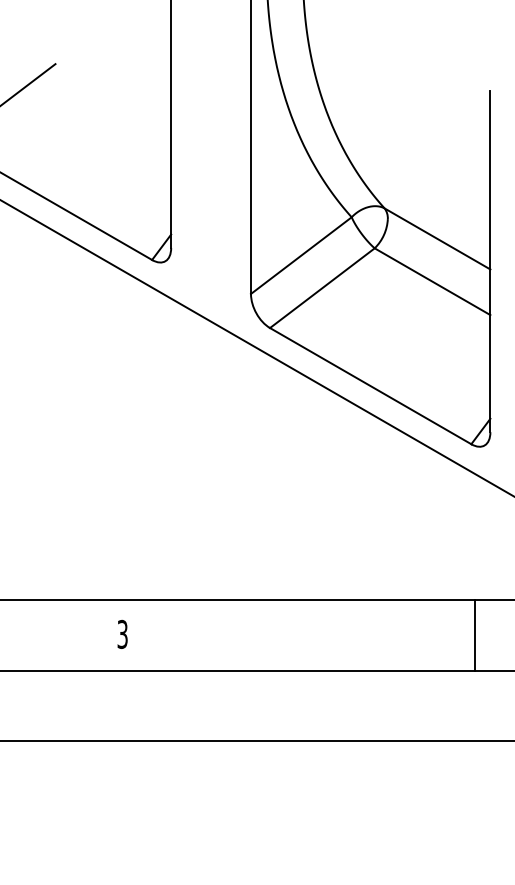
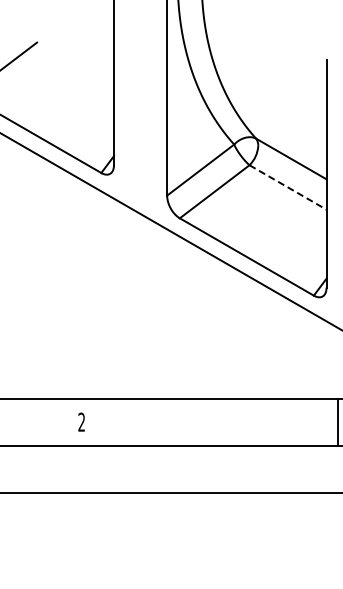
line: (433, 281) -> (288, 187), solid -> dashed
text: (122, 634) -> (81, 422), 3 -> 2
line: (475, 634) -> (338, 422), moved

